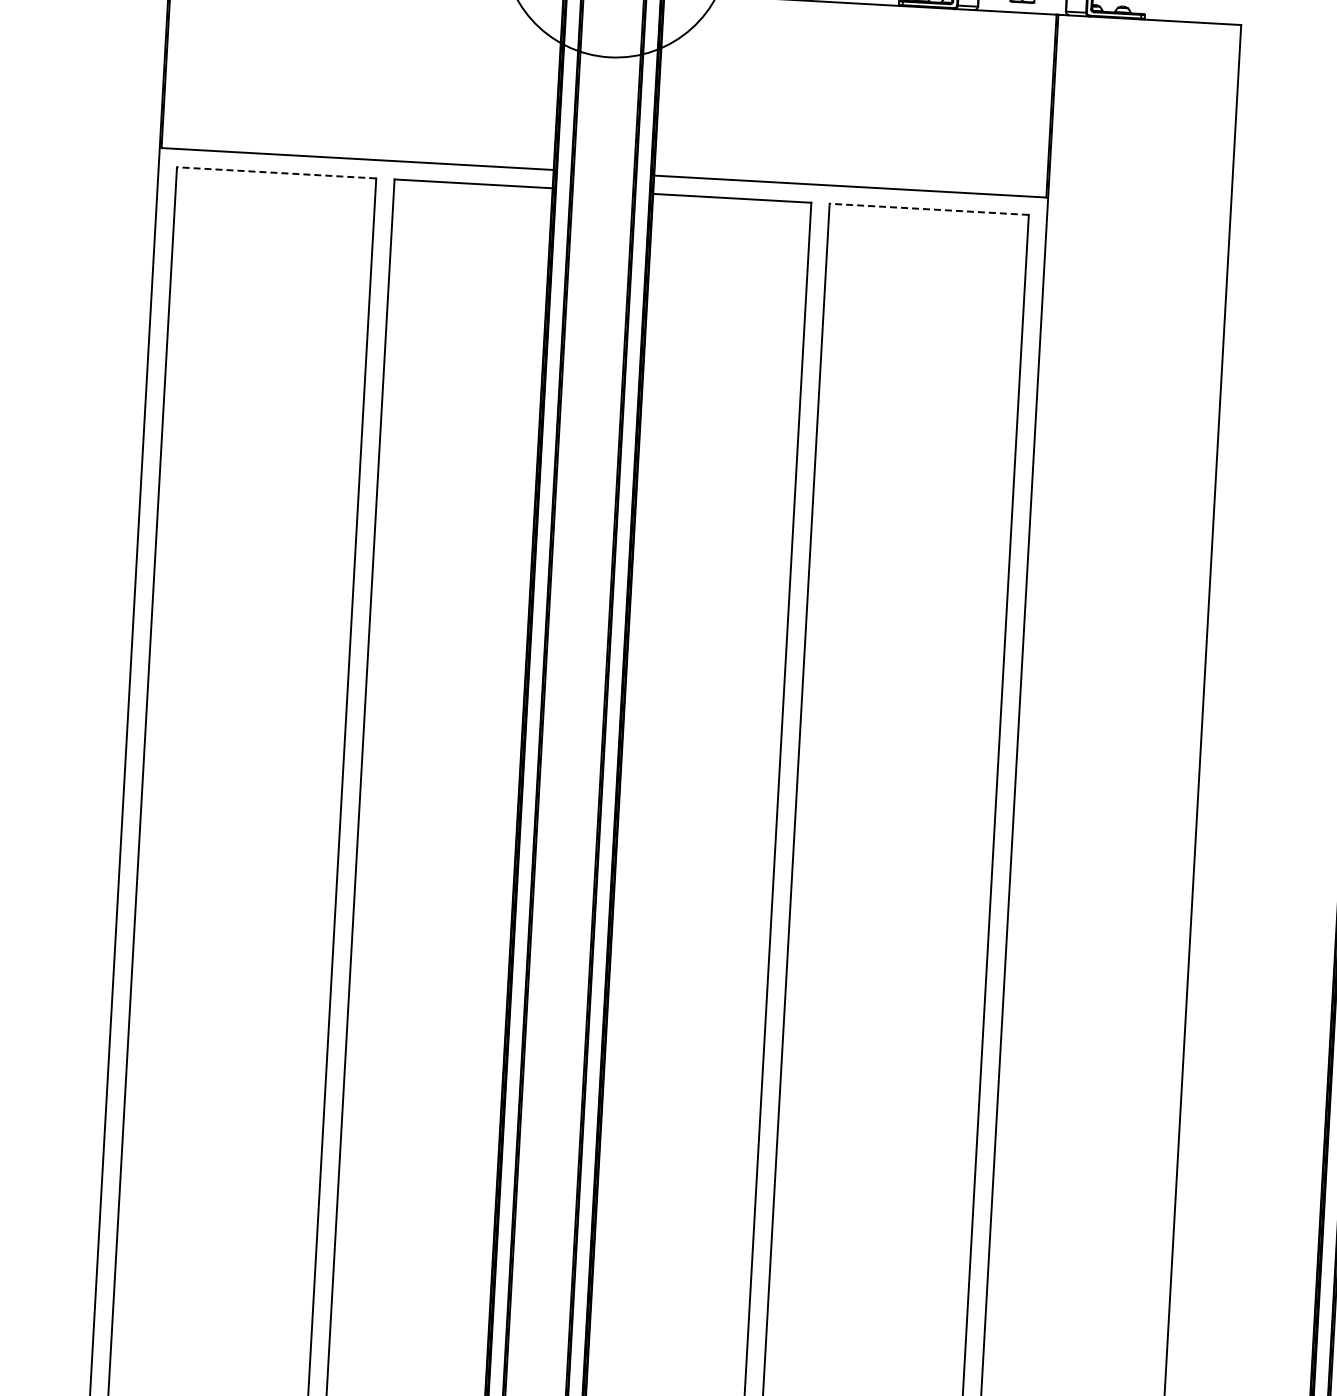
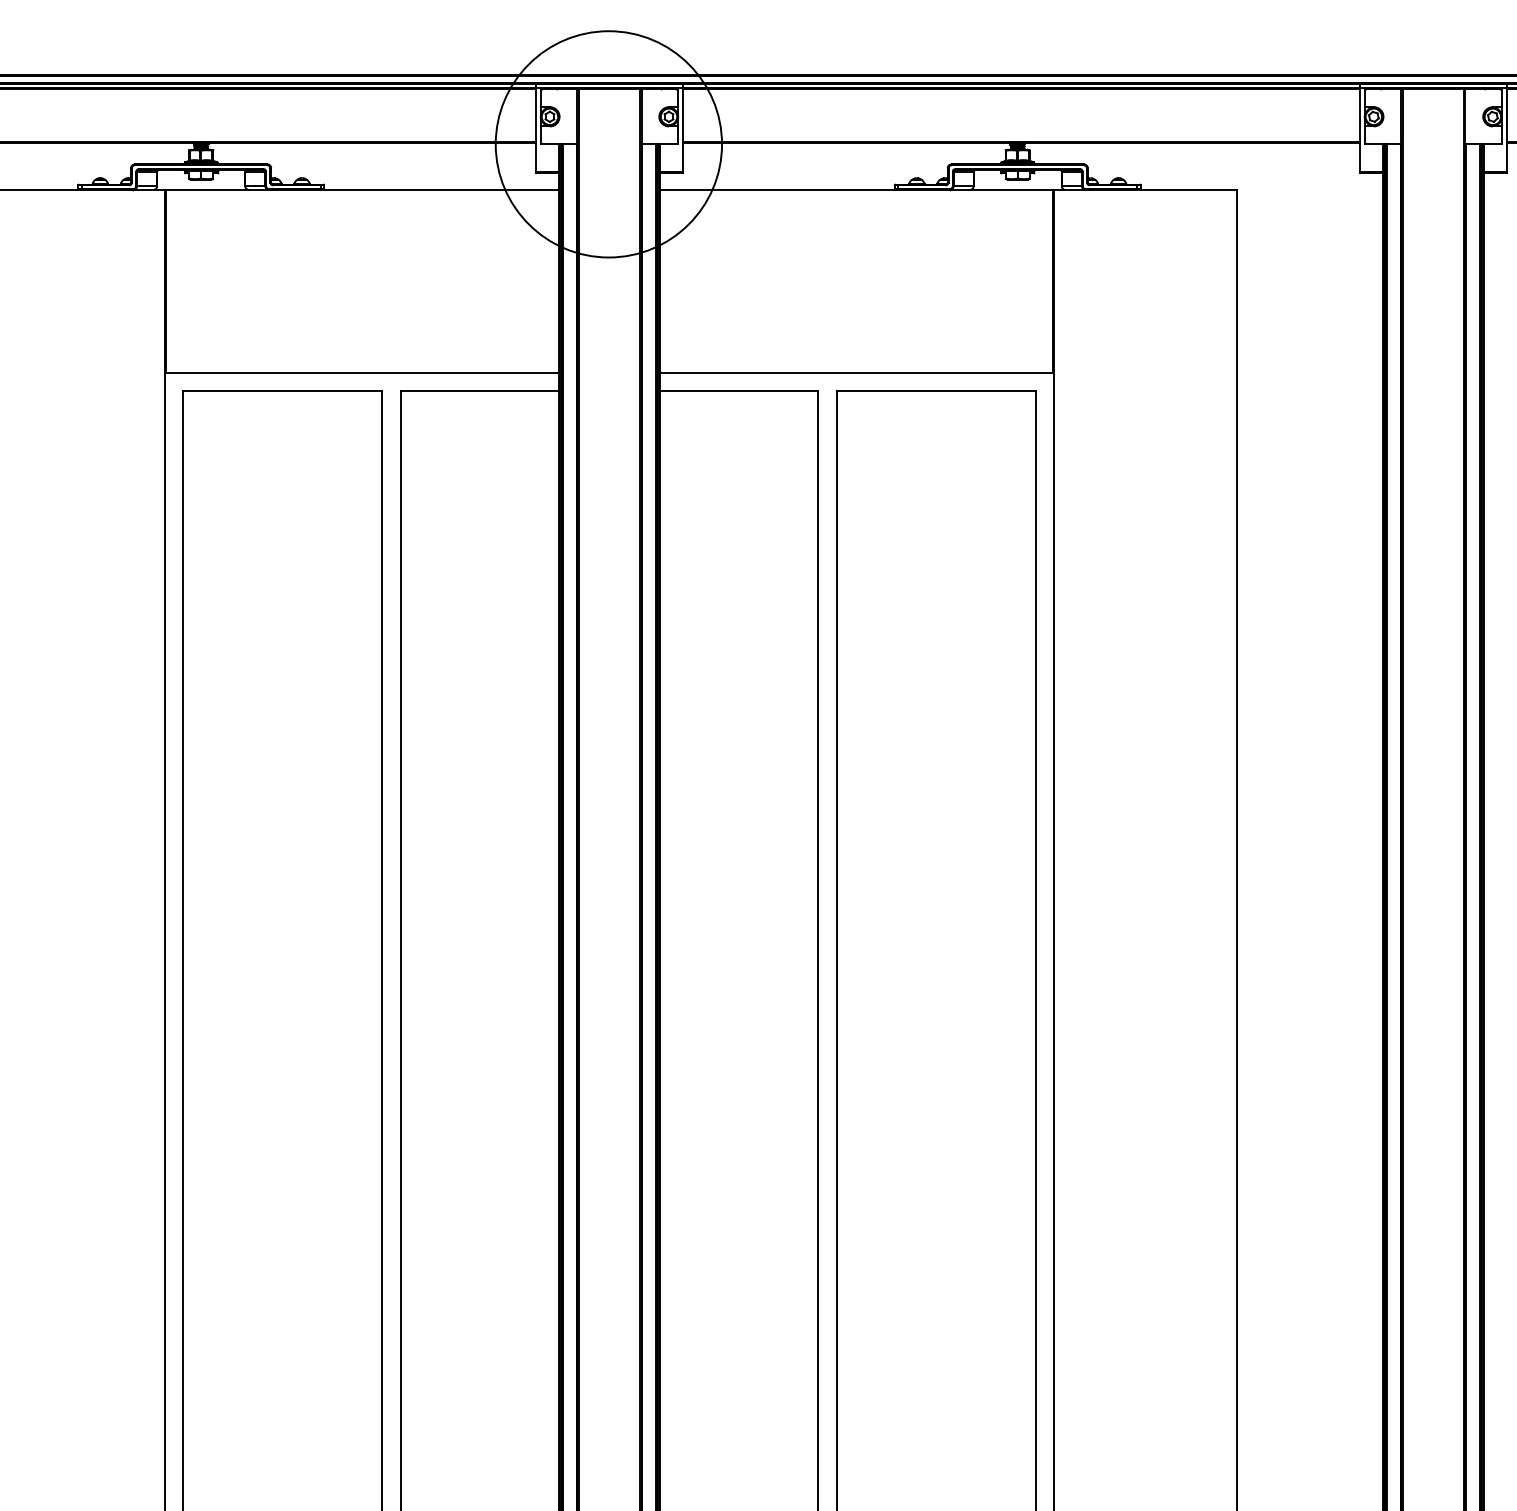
line: (276, 172) -> (282, 391), dashed -> solid
line: (929, 209) -> (936, 391), dashed -> solid

